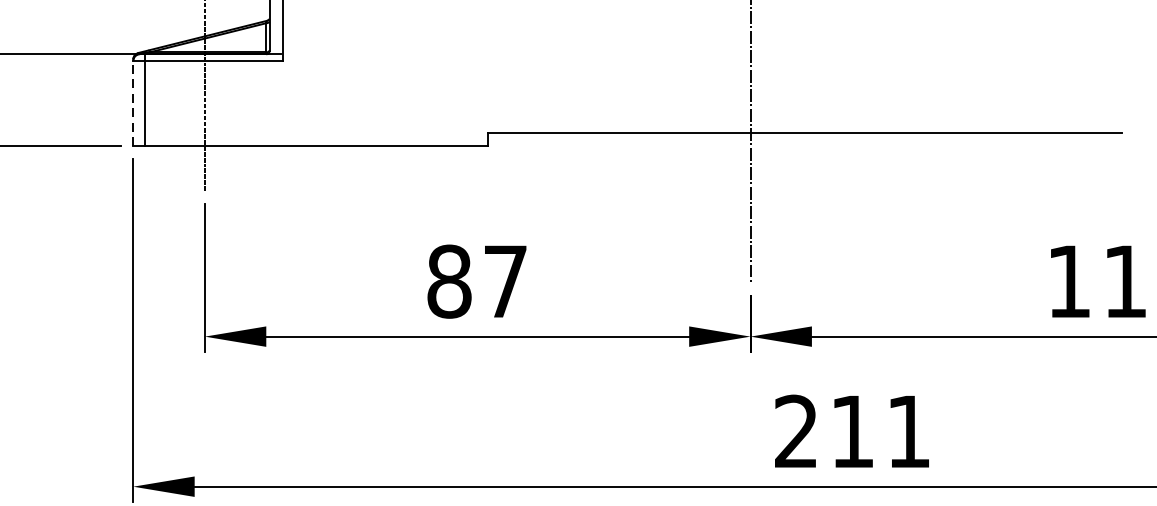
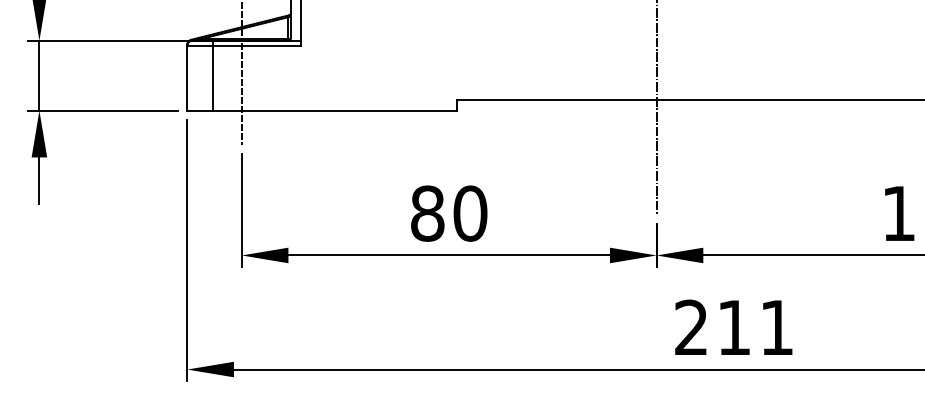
line: (145, 99) -> (213, 75), moved
line: (133, 102) -> (187, 77), dashed -> solid
text: (505, 281) -> (470, 213), 87 -> 80

